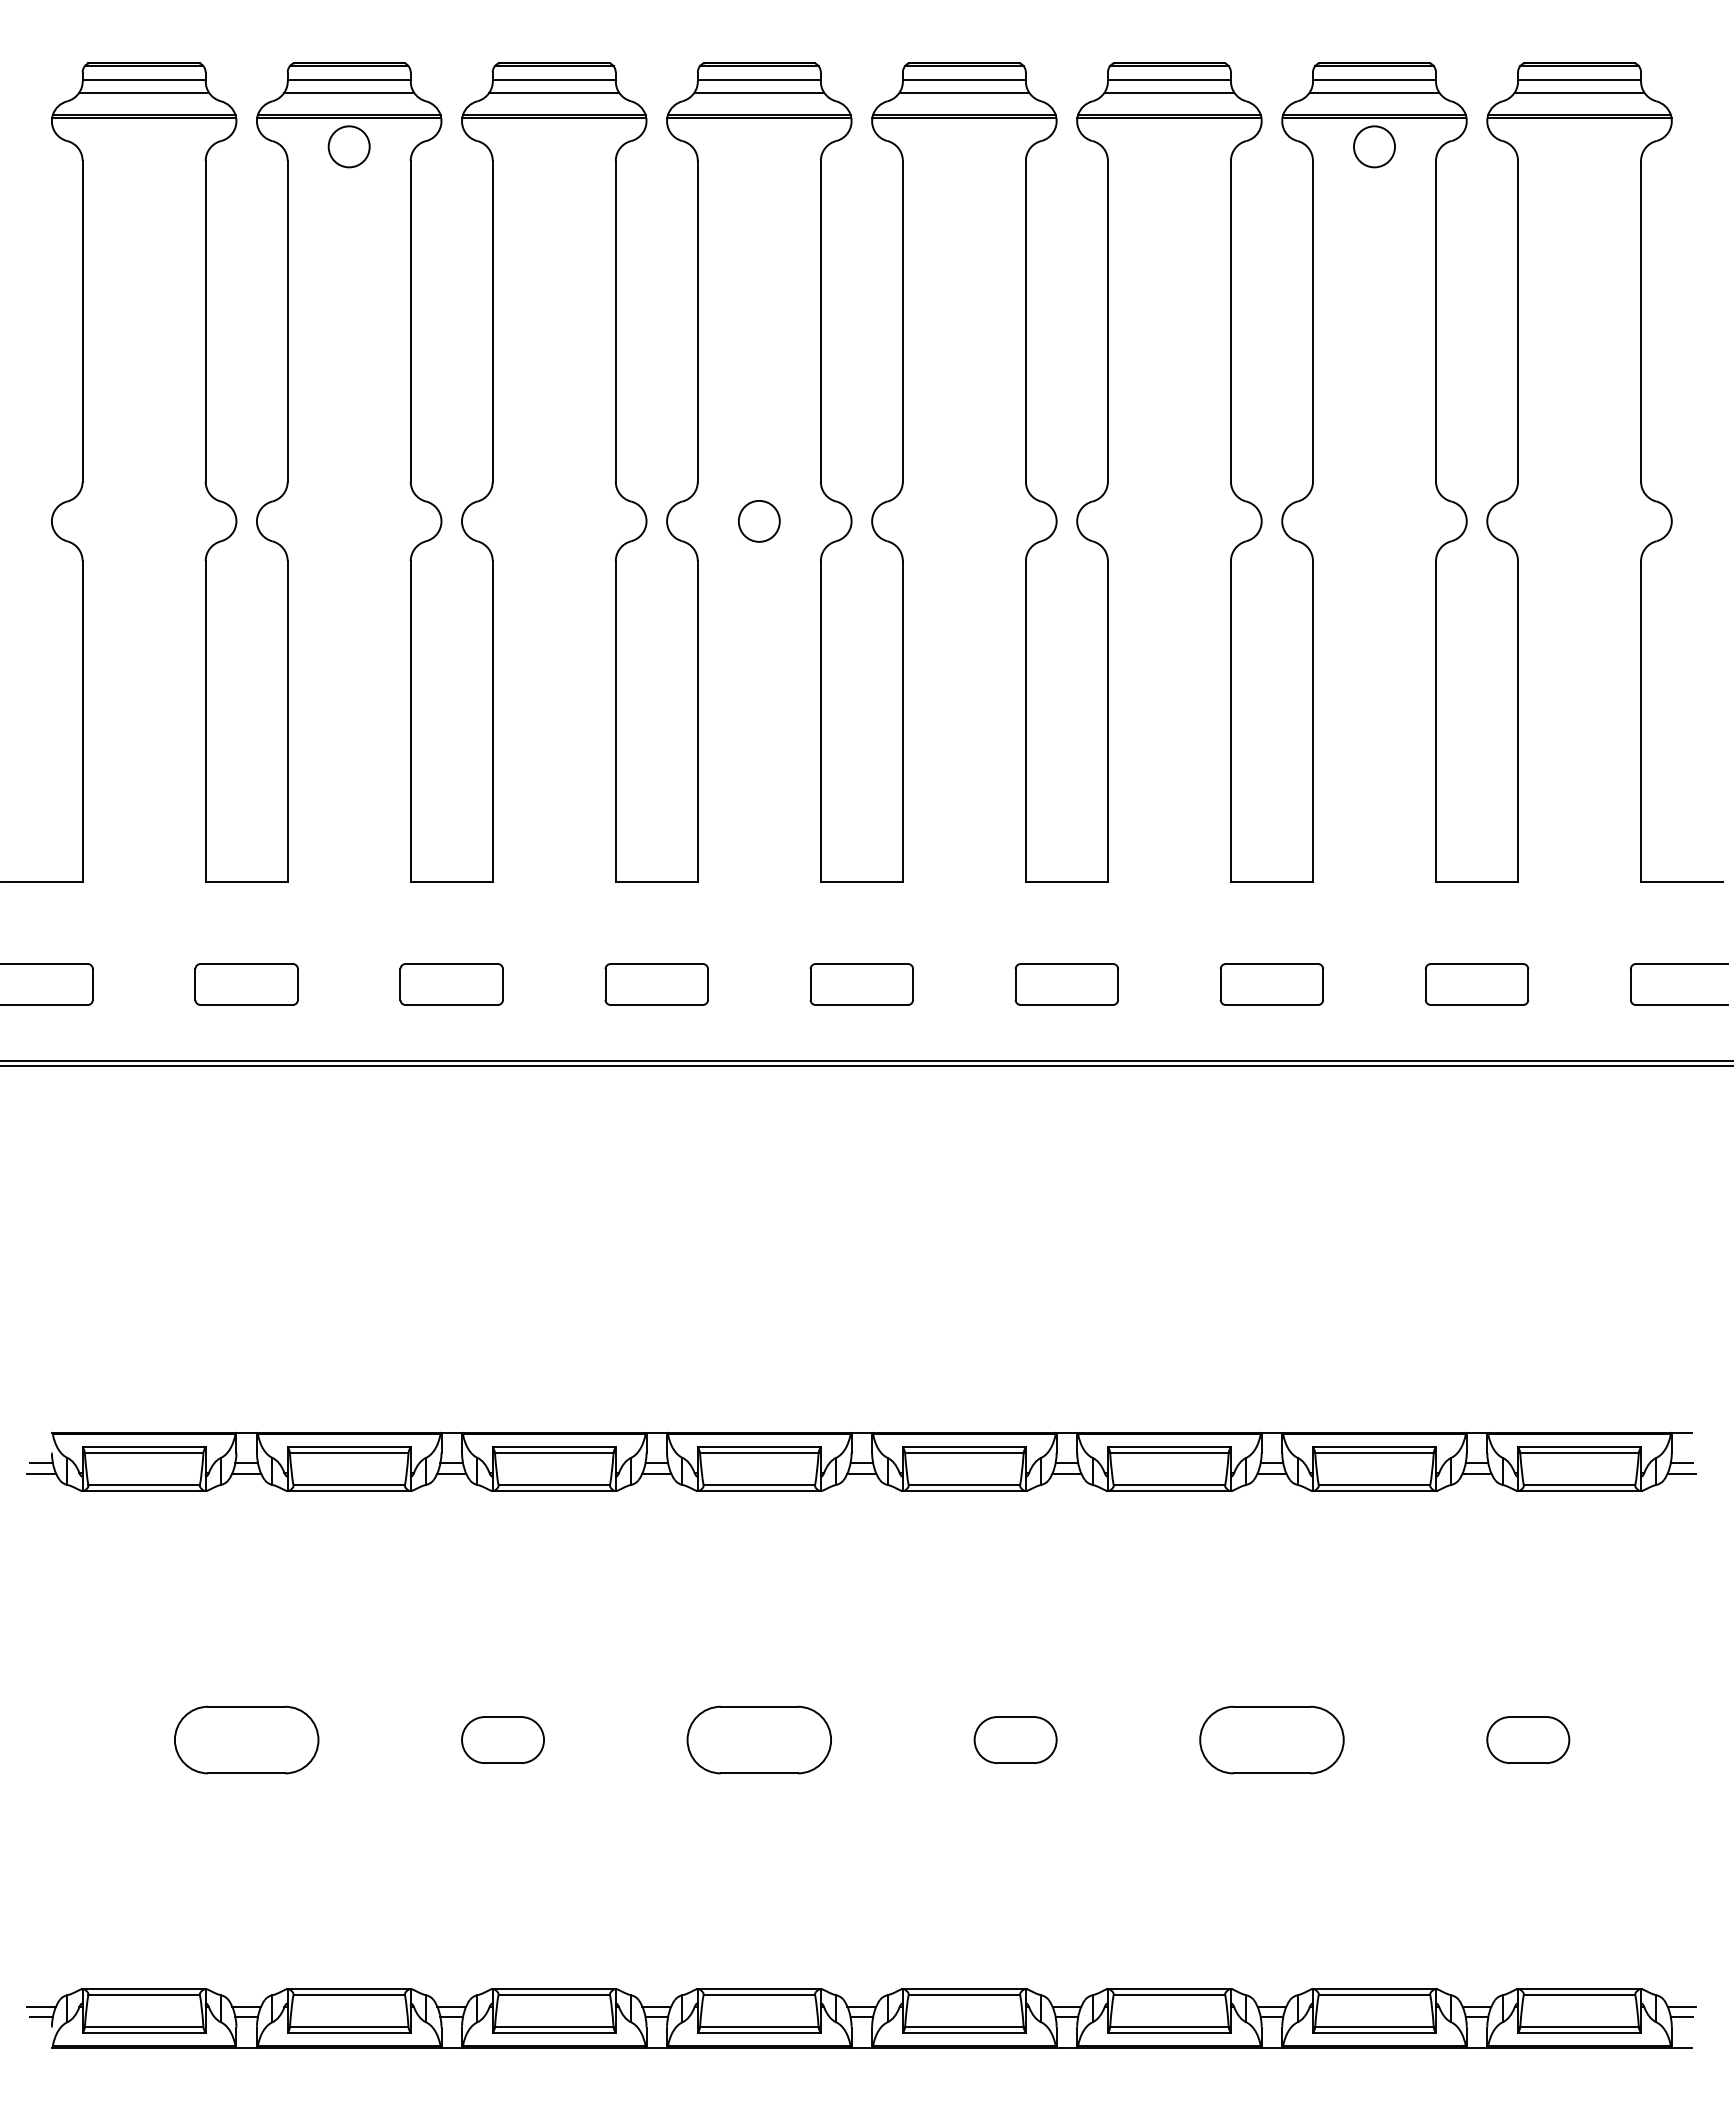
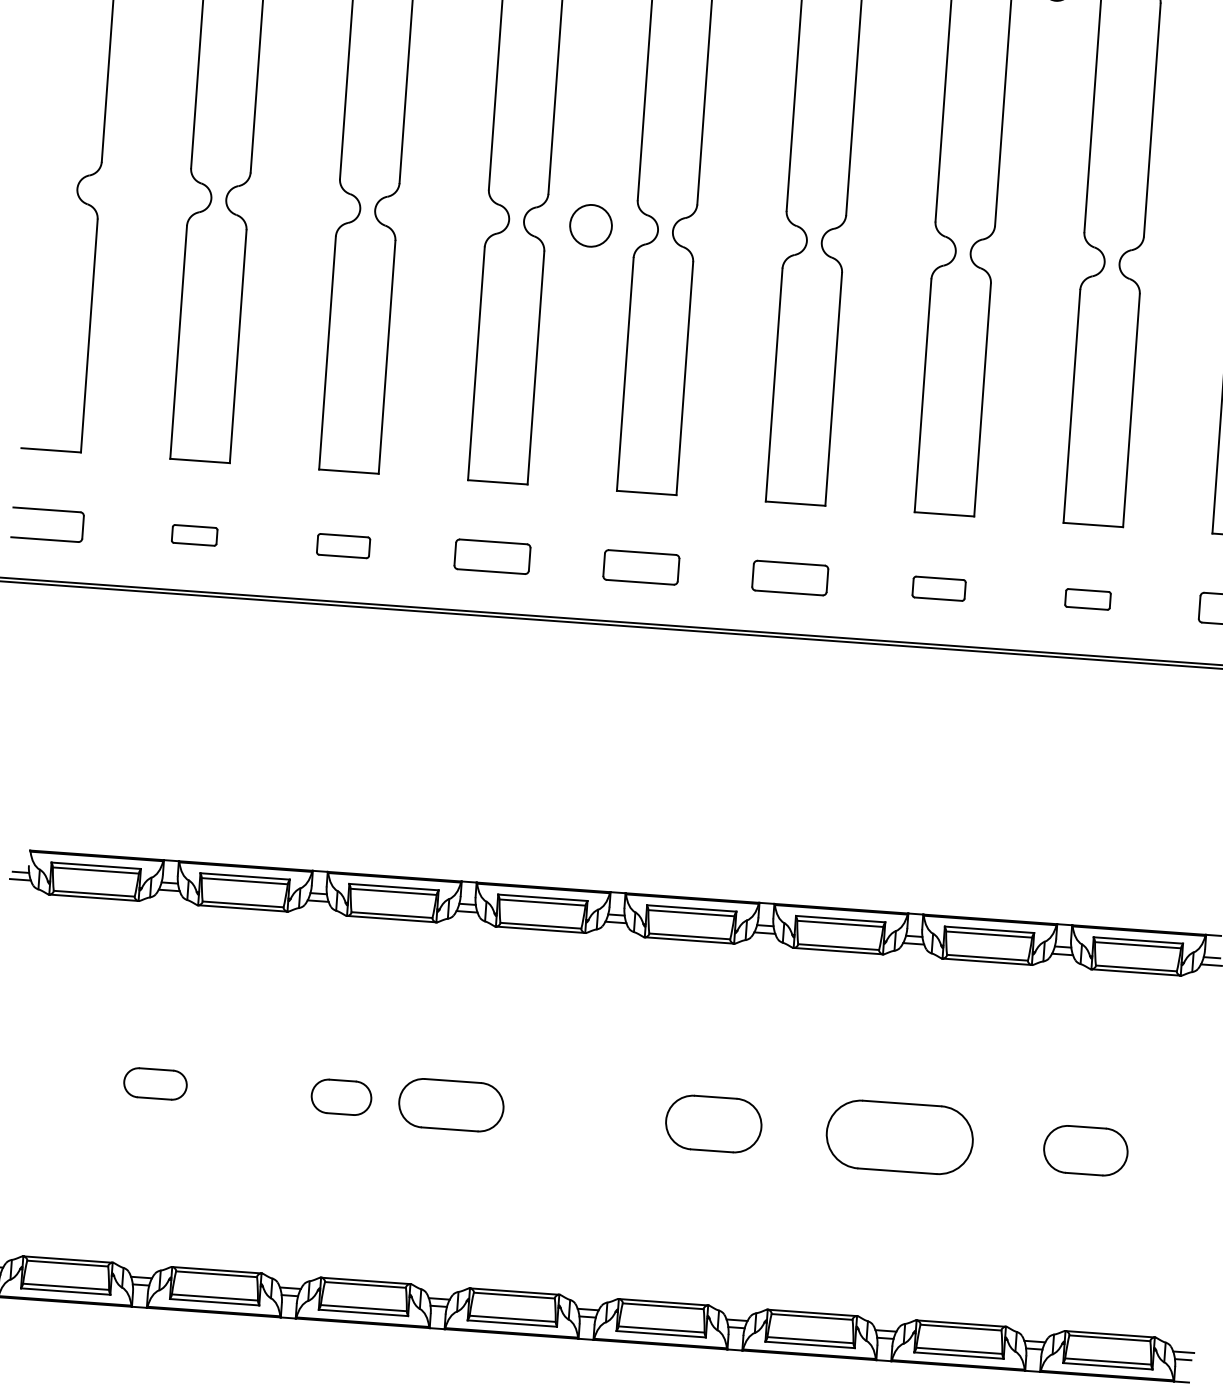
circle: (758, 520) -> (590, 225), size x1.4
part: (246, 984) -> (194, 535), size x0.6
part: (451, 984) -> (343, 546), size x0.7
part: (1271, 984) -> (938, 588), size x0.7
part: (1476, 984) -> (1087, 599), size x0.6
part: (246, 1739) -> (155, 1083), size x0.6
part: (758, 1739) -> (450, 1104), moved
part: (1015, 1739) -> (713, 1123), size x1.6
part: (1271, 1739) -> (899, 1136), size x1.4
part: (1528, 1739) -> (1086, 1150), size x1.4

